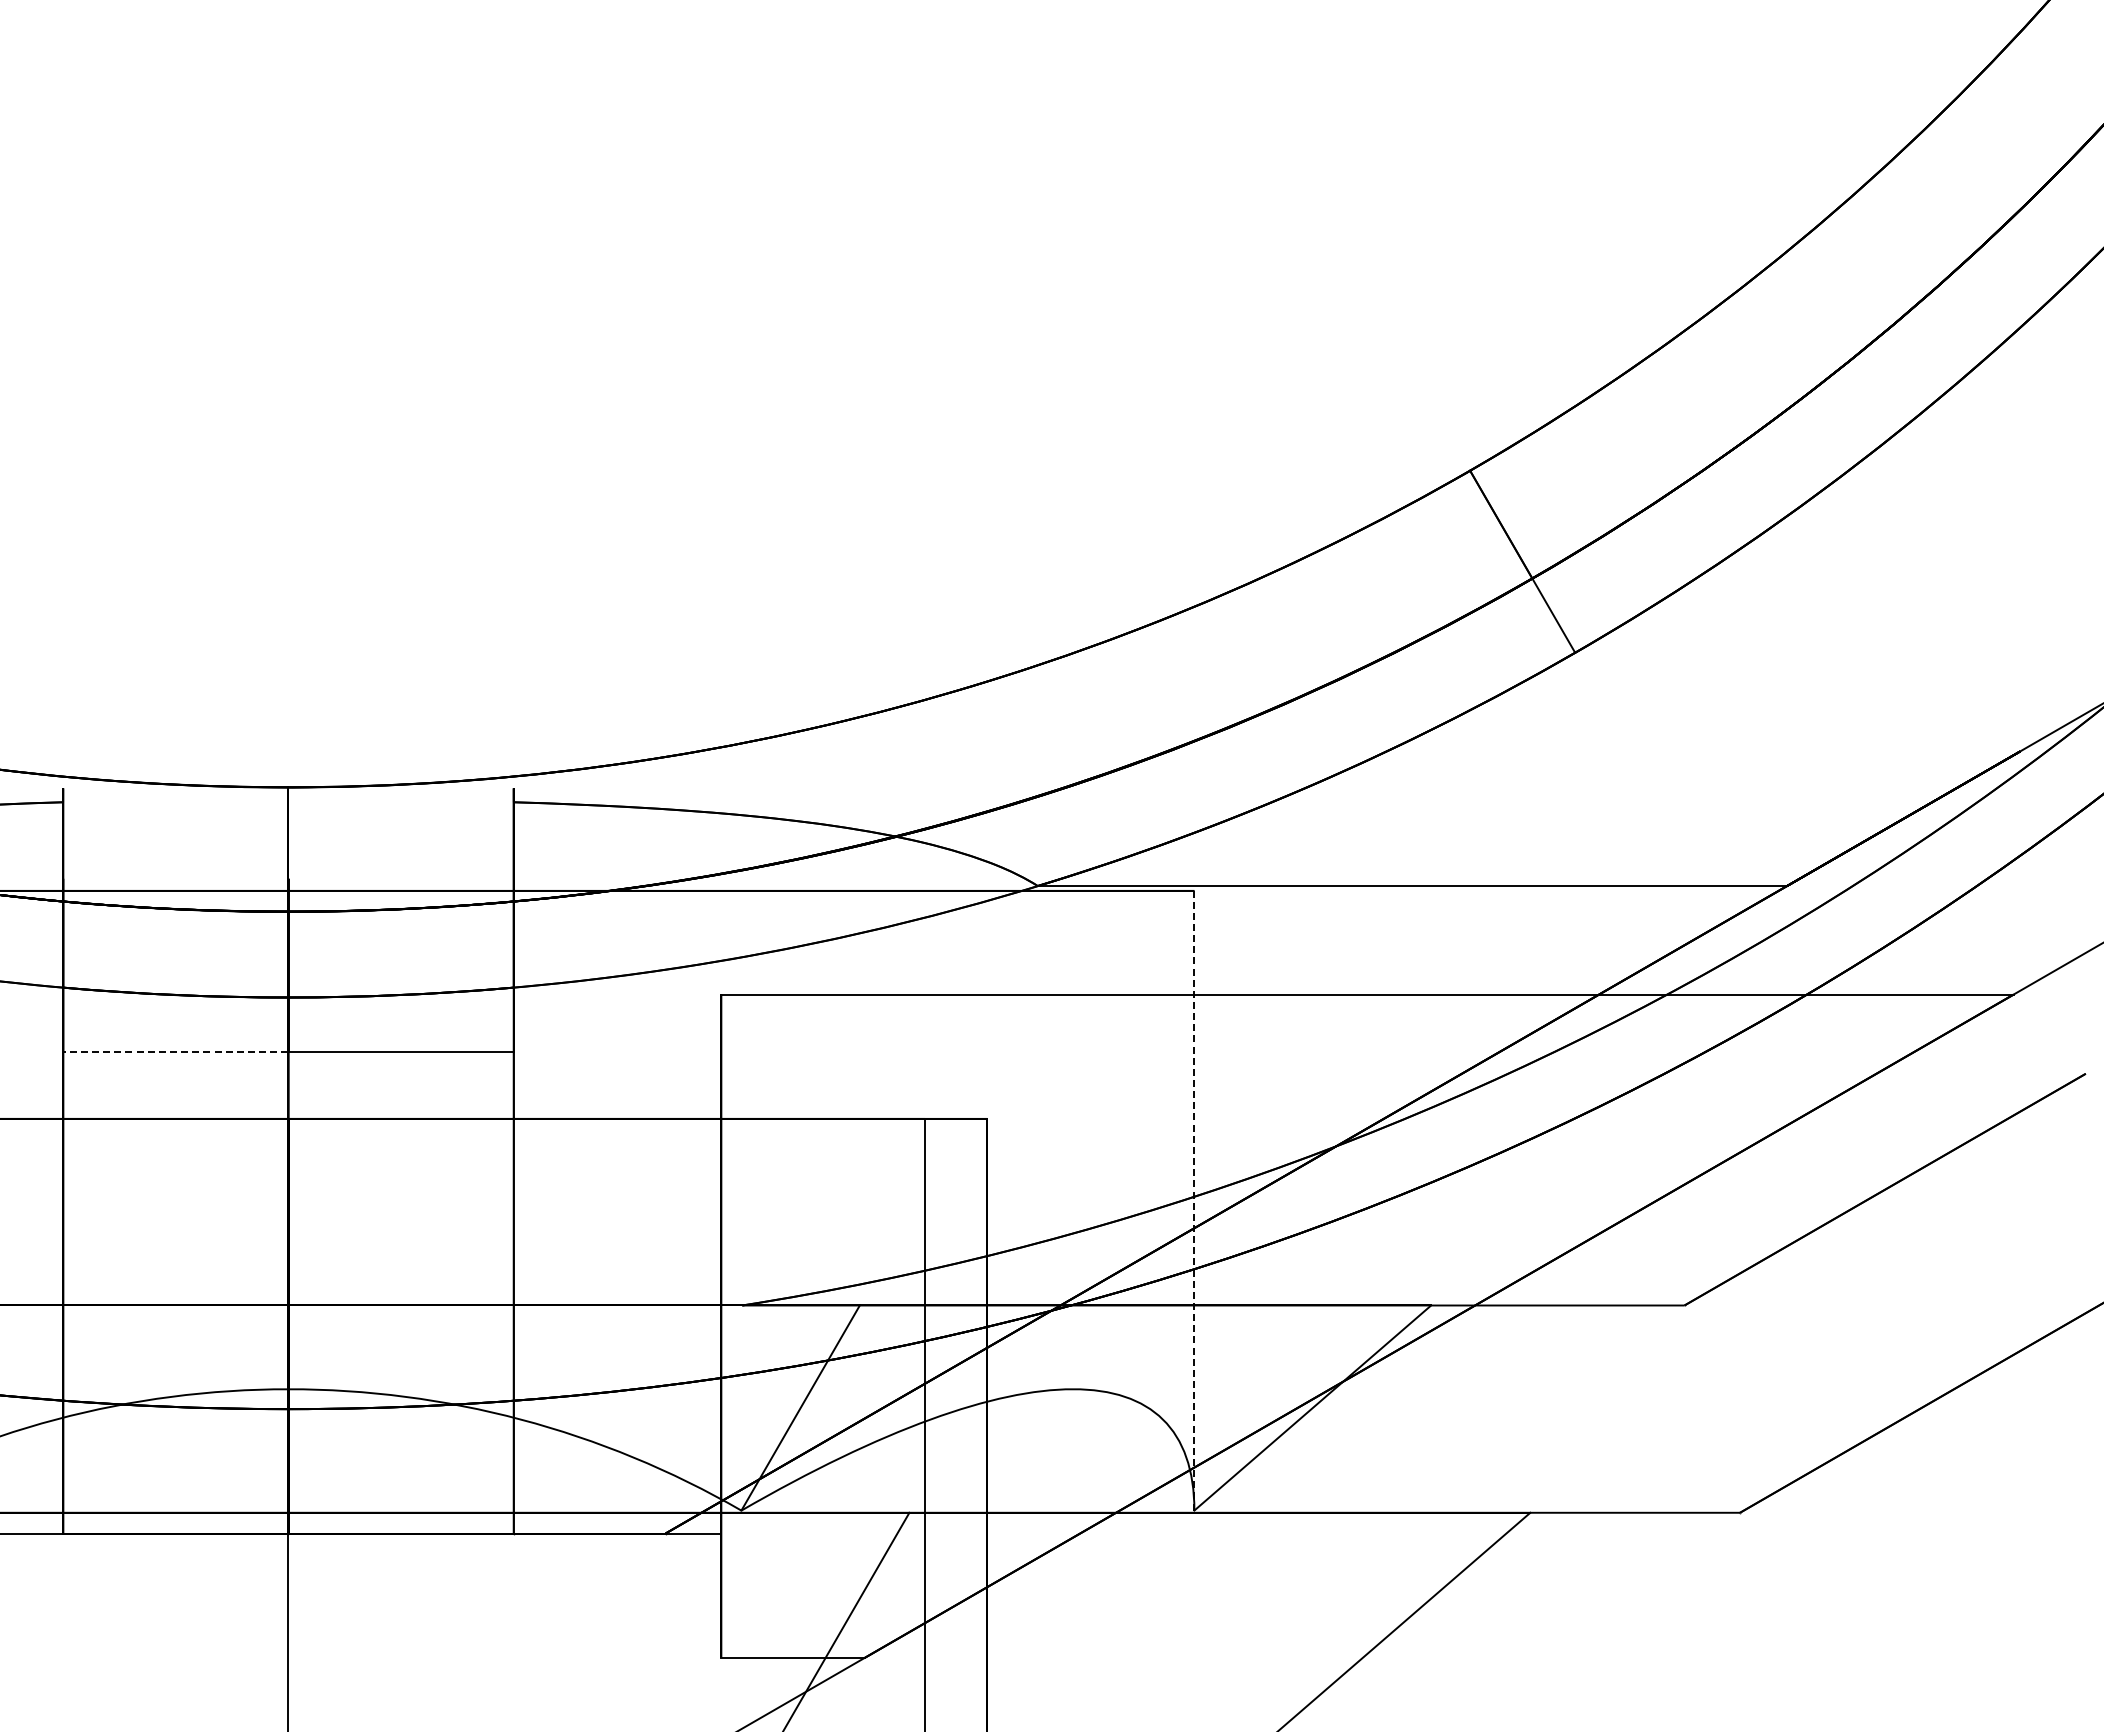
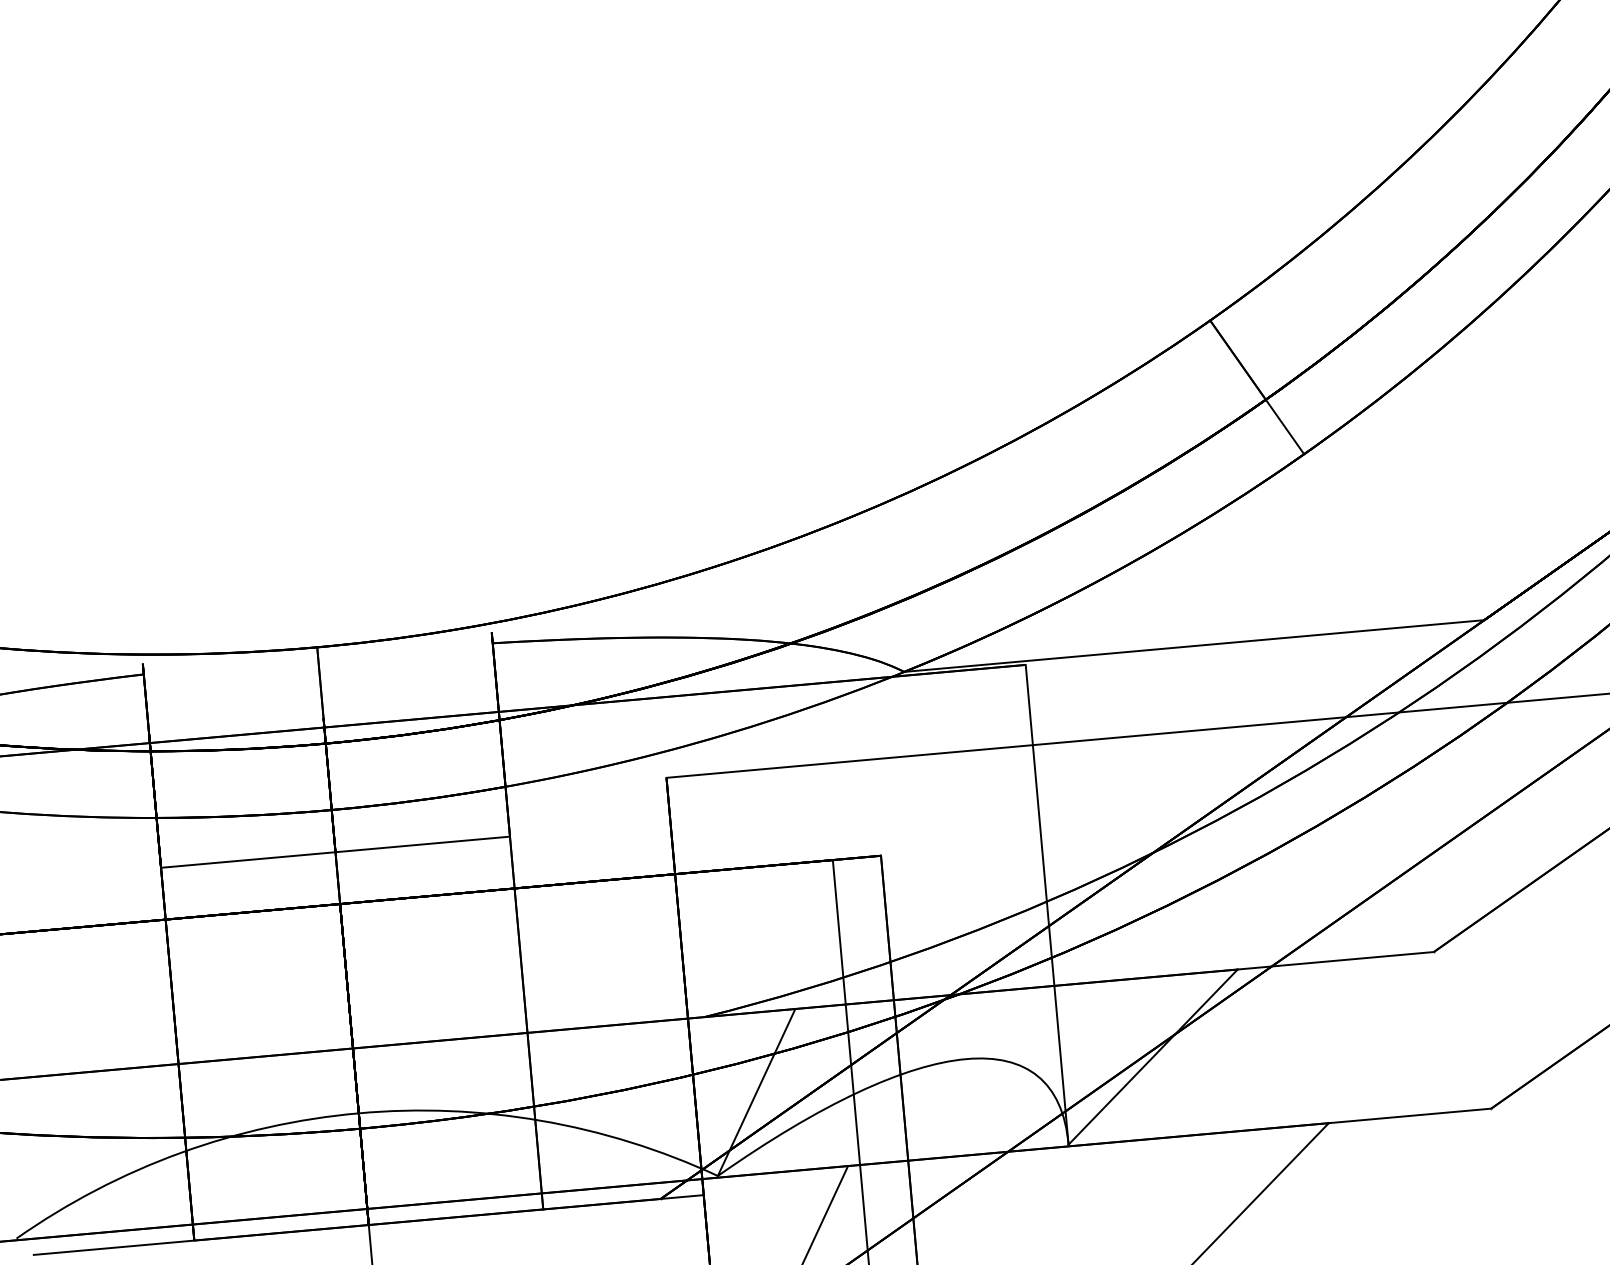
line: (175, 1052) -> (248, 860), dashed -> solid
line: (1194, 1200) -> (1047, 904), dashed -> solid

